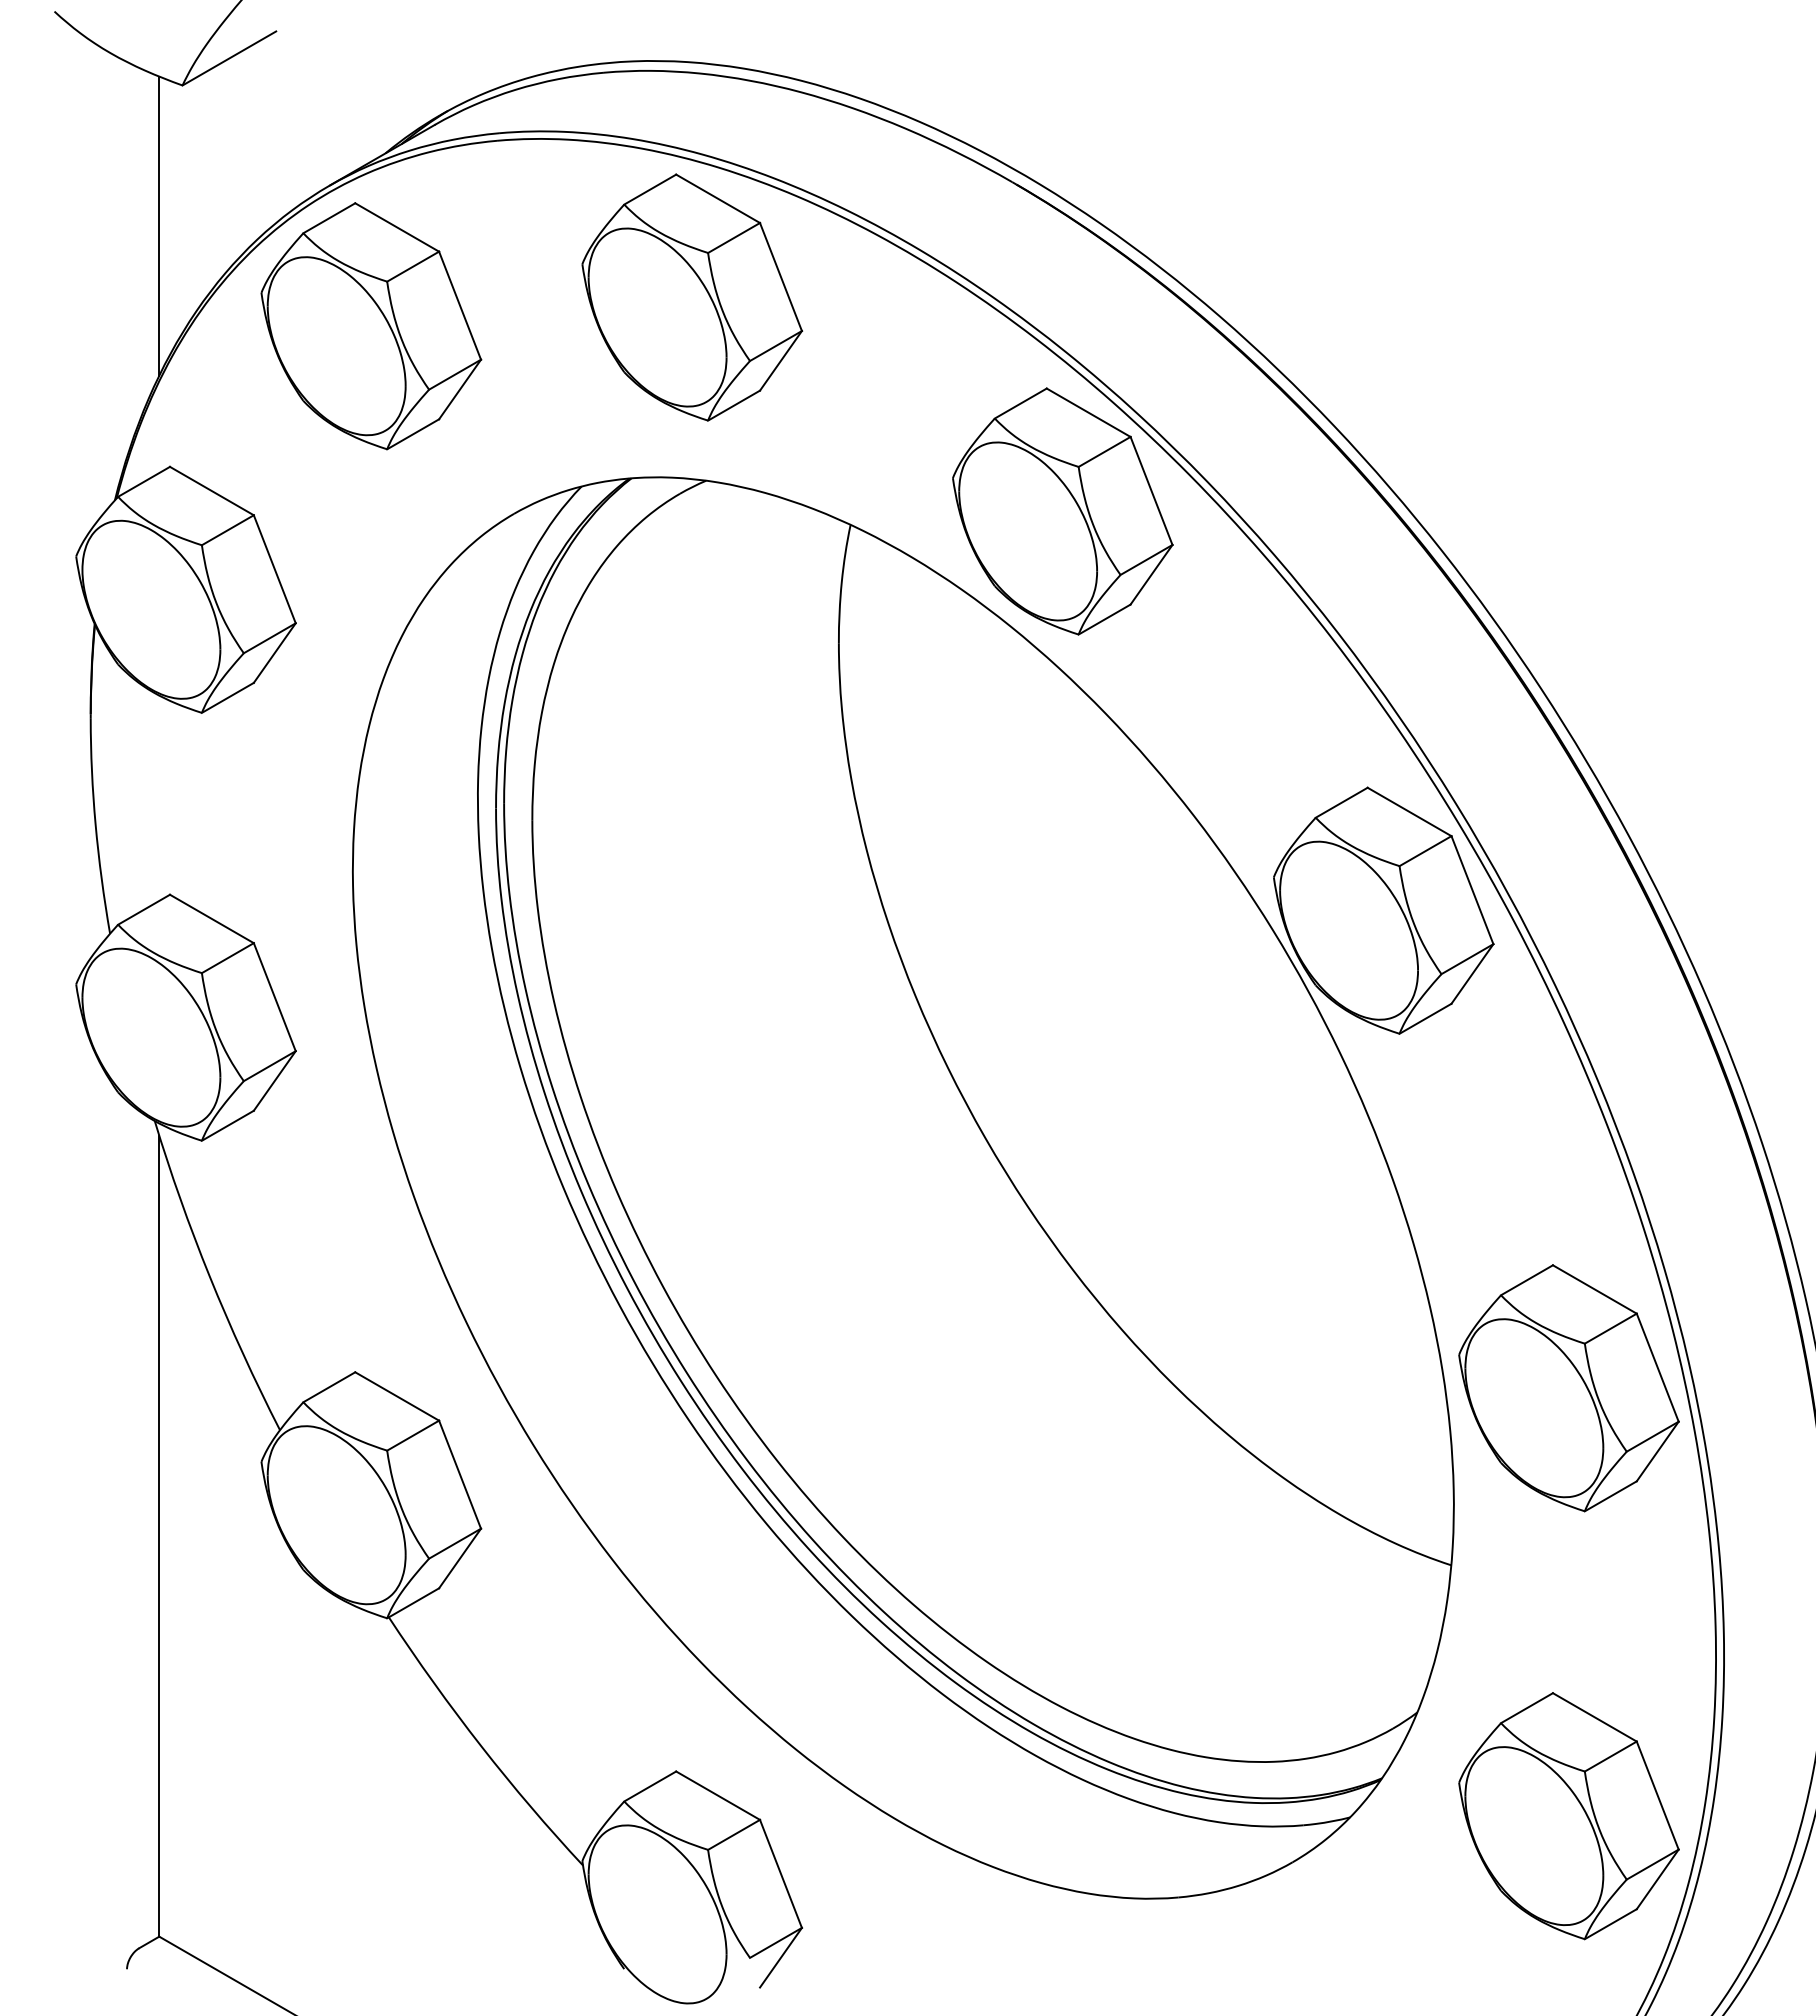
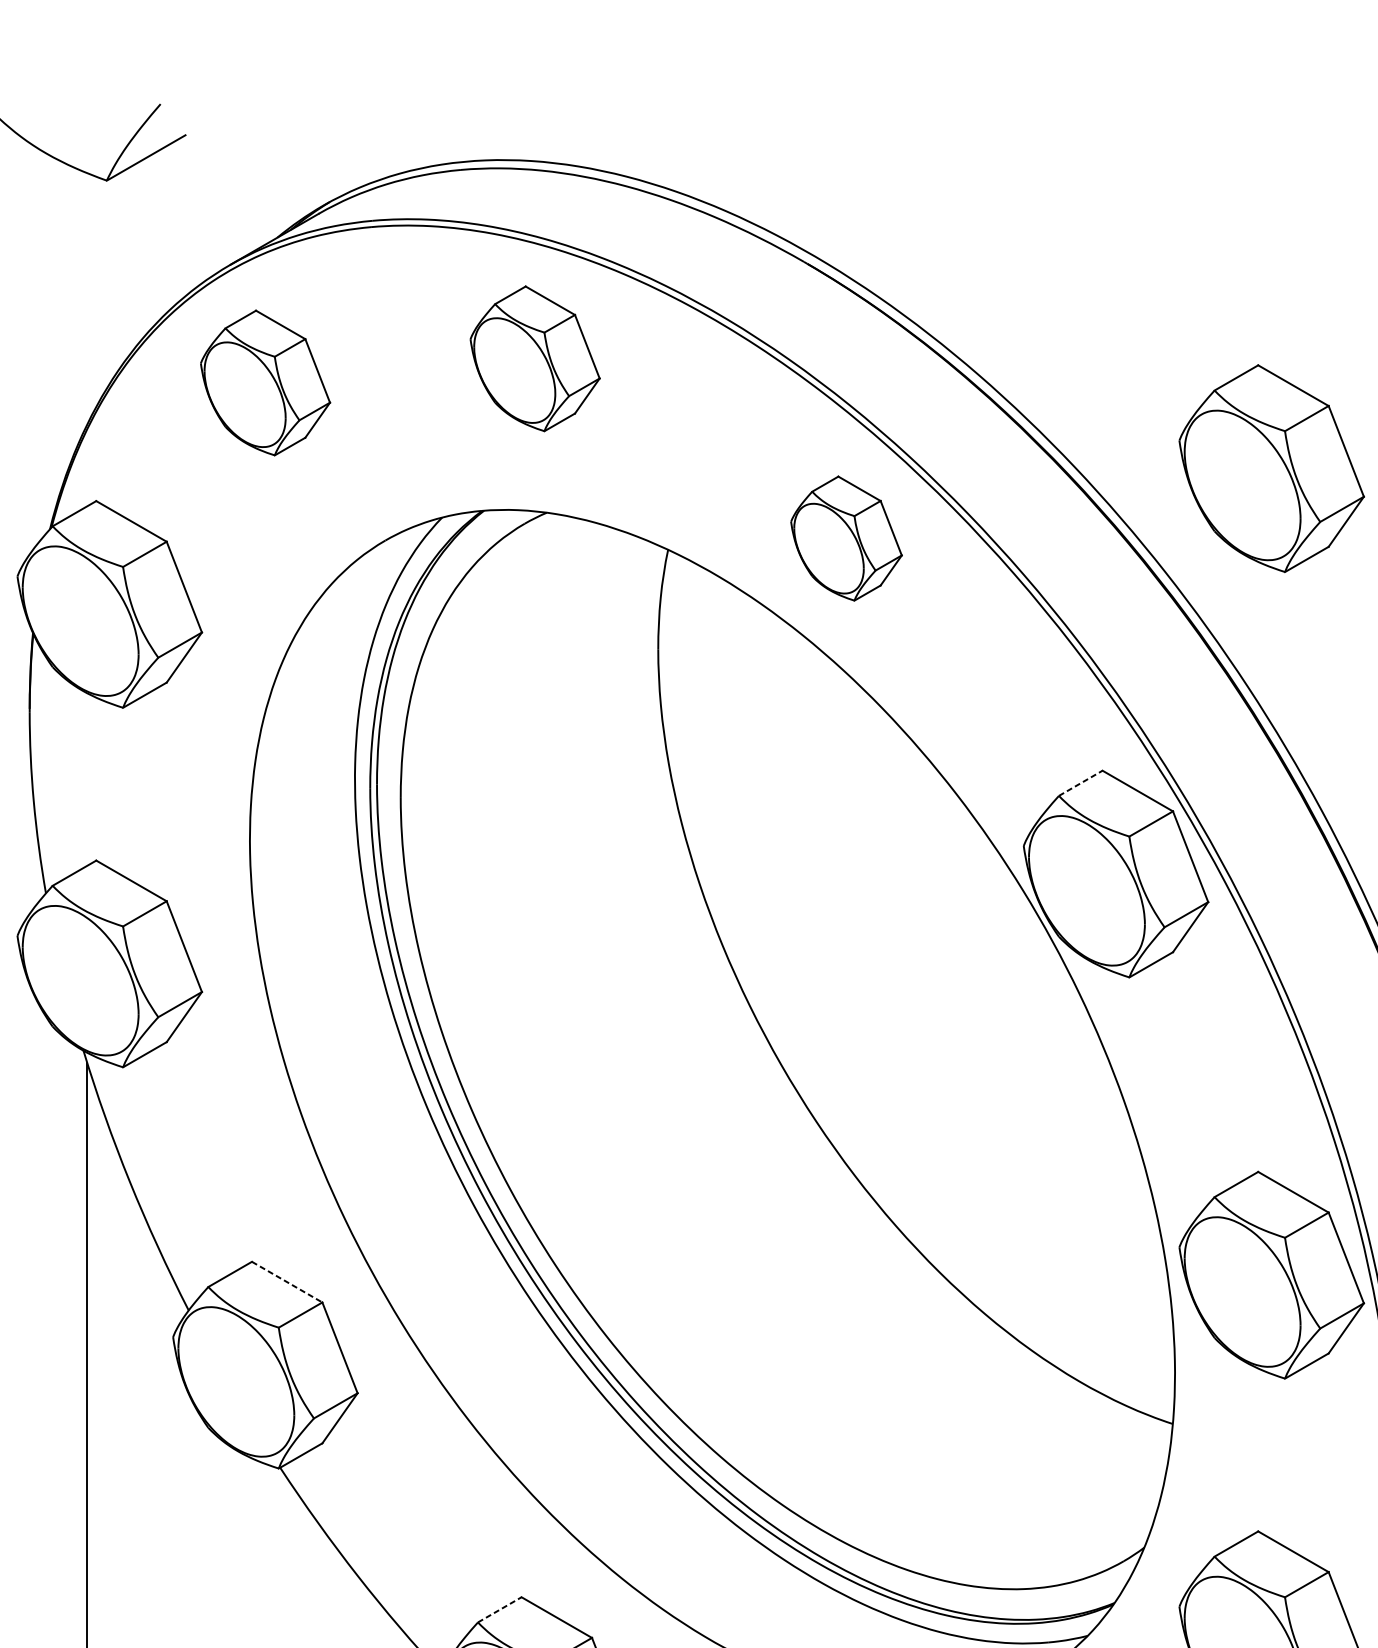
line: (159, 225) -> (87, 298), removed
part: (692, 297) -> (535, 358), size x0.7
part: (371, 326) -> (265, 383), size x0.7
part: (1568, 428) -> (1271, 468), added
part: (1062, 511) -> (846, 538), size x0.6
line: (1341, 802) -> (1080, 783), solid -> dashed
line: (397, 1396) -> (287, 1282), solid -> dashed
line: (650, 1786) -> (500, 1609), solid -> dashed

